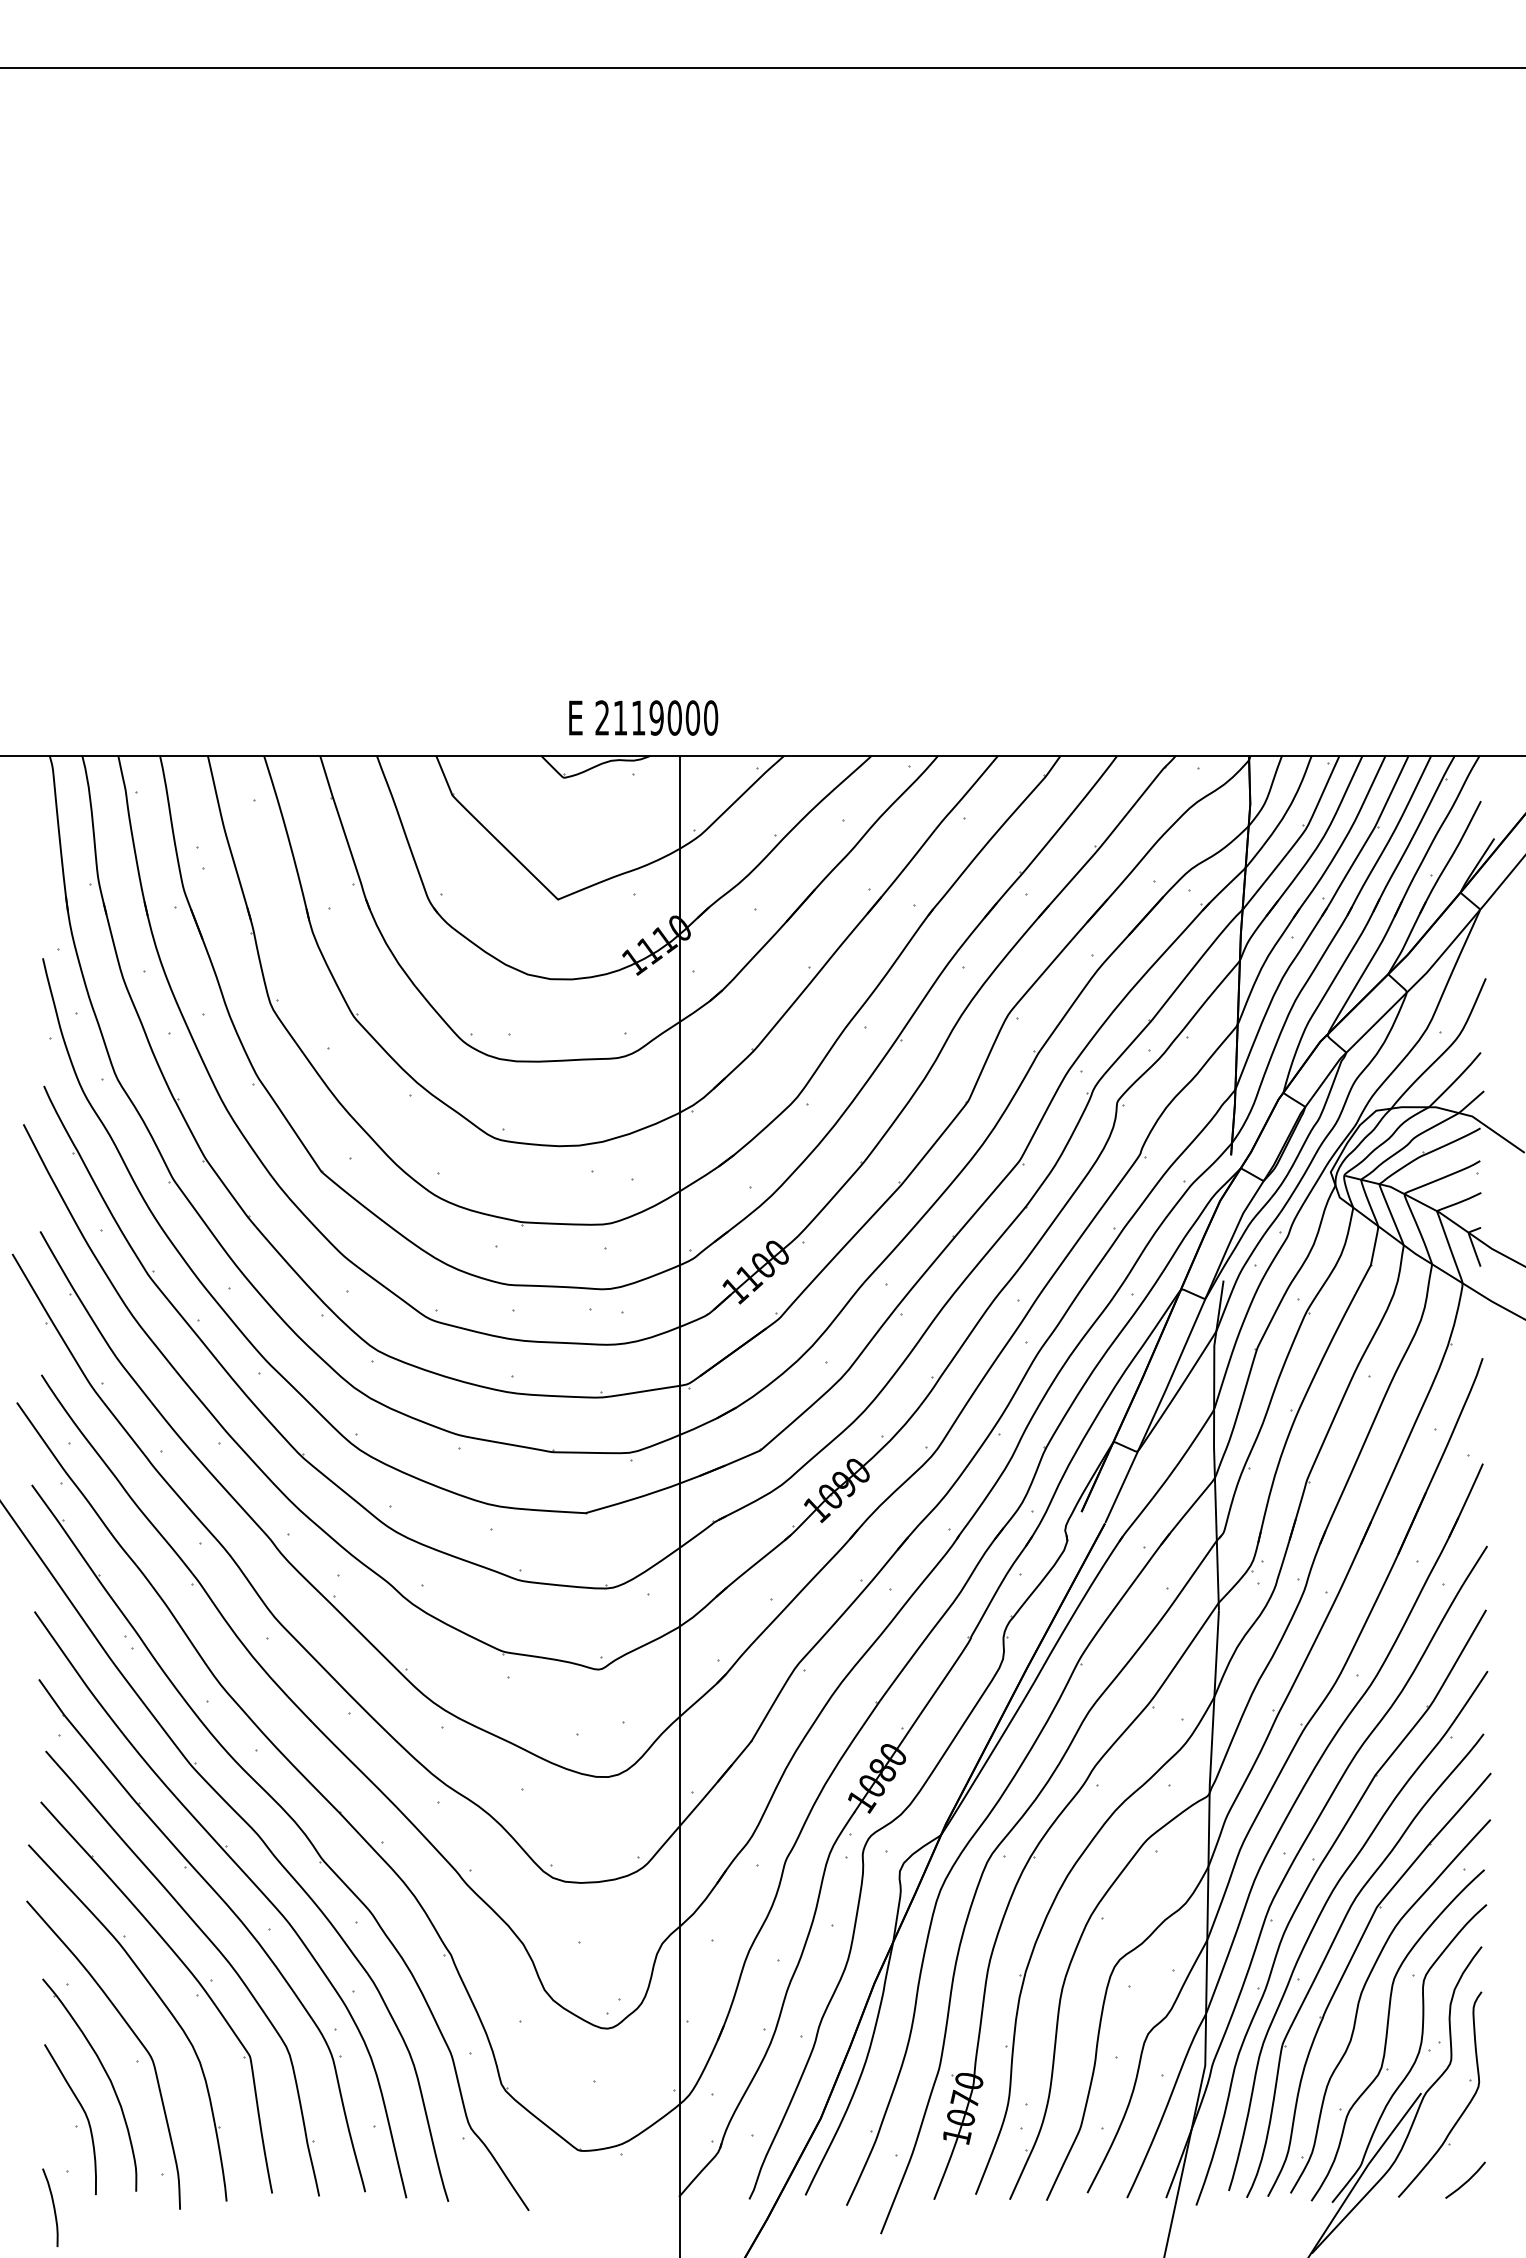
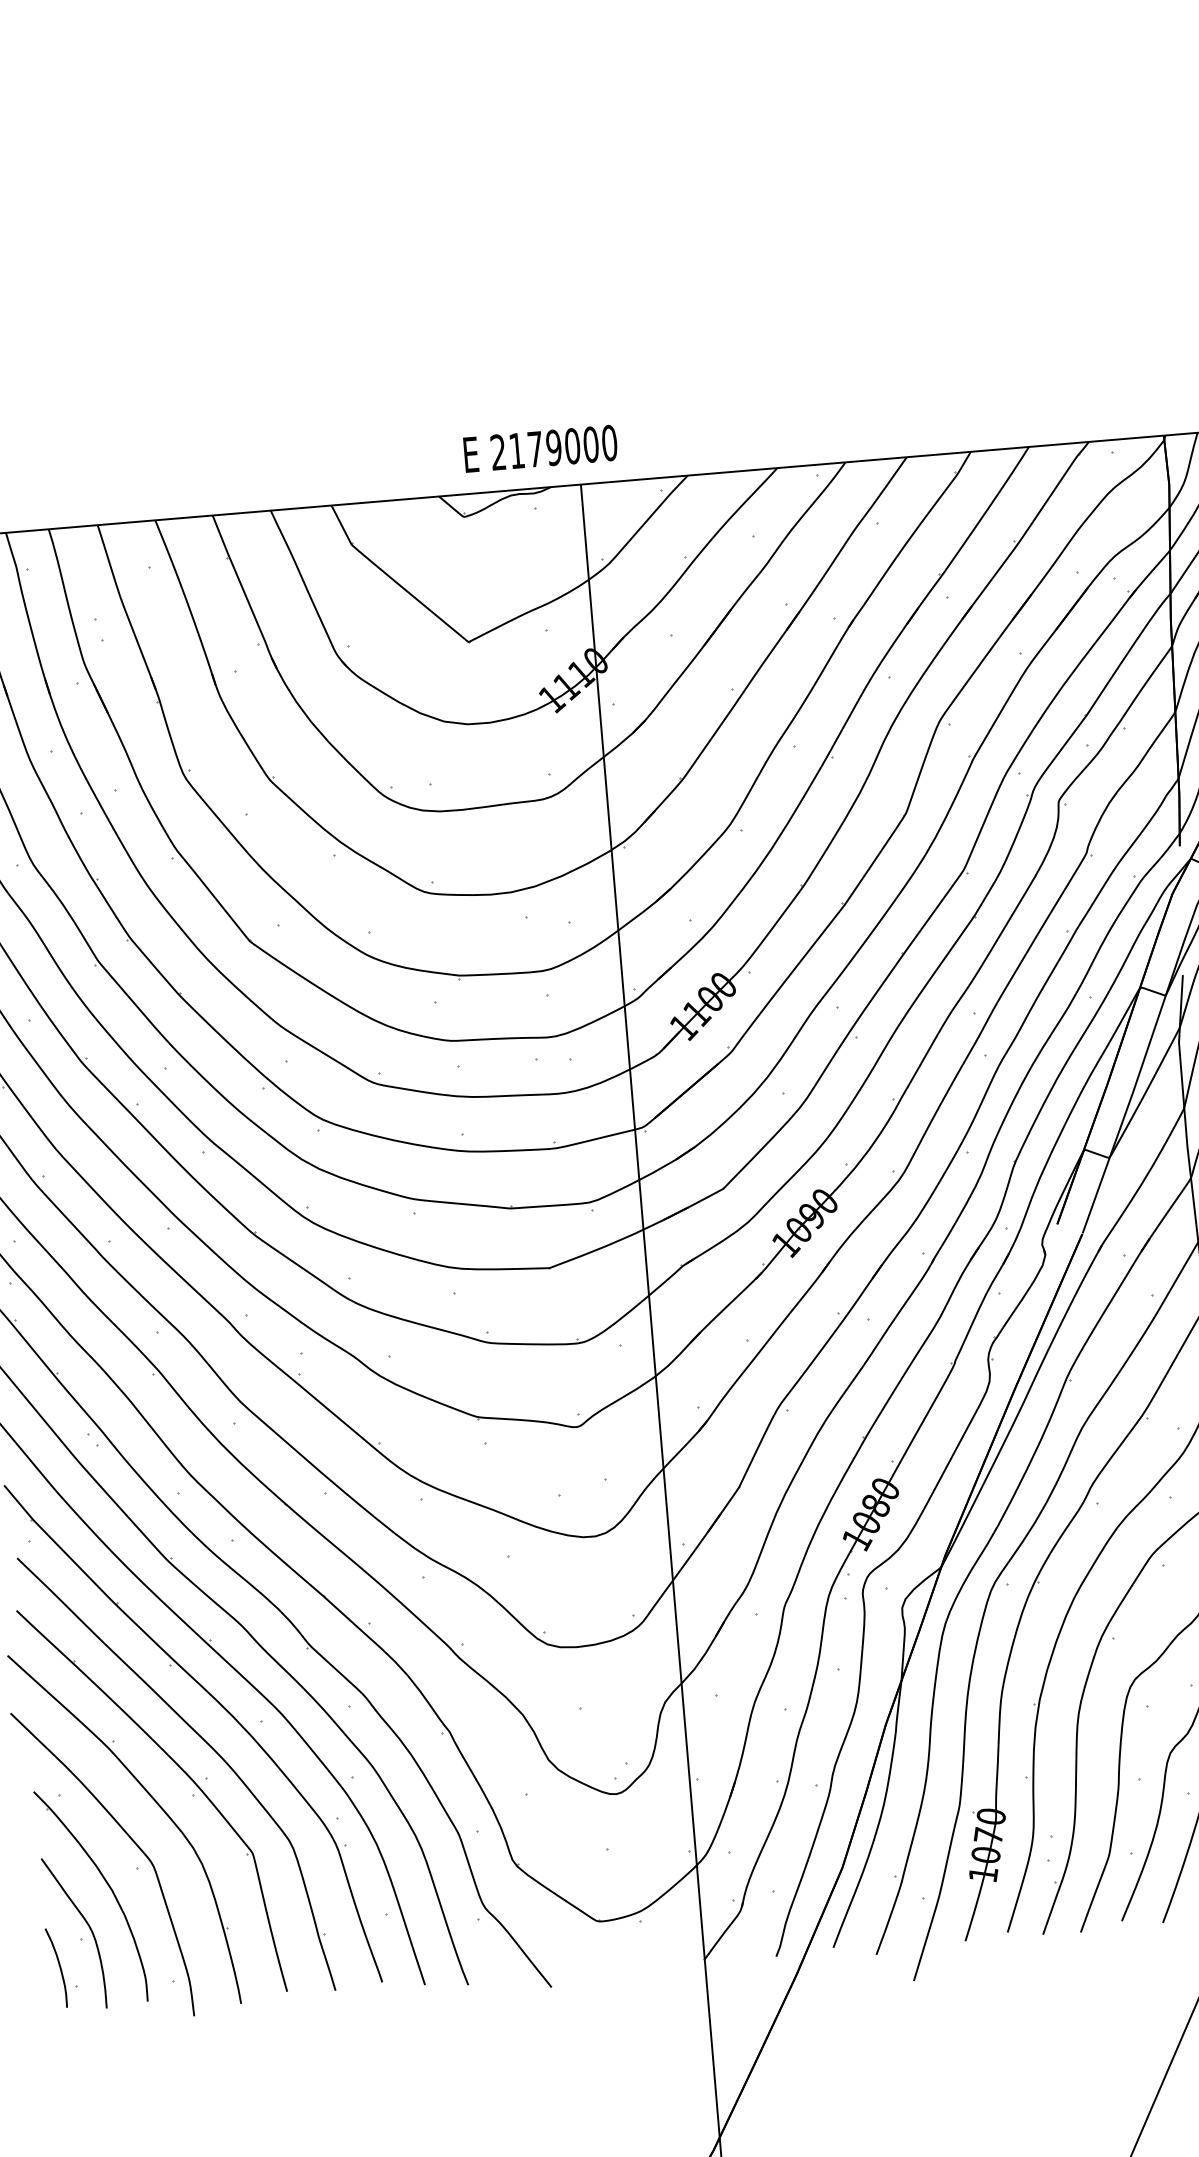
text: (638, 717) -> (535, 448), 2119000 -> 2179000
curve: (52, 2205) -> (58, 1965), moved

